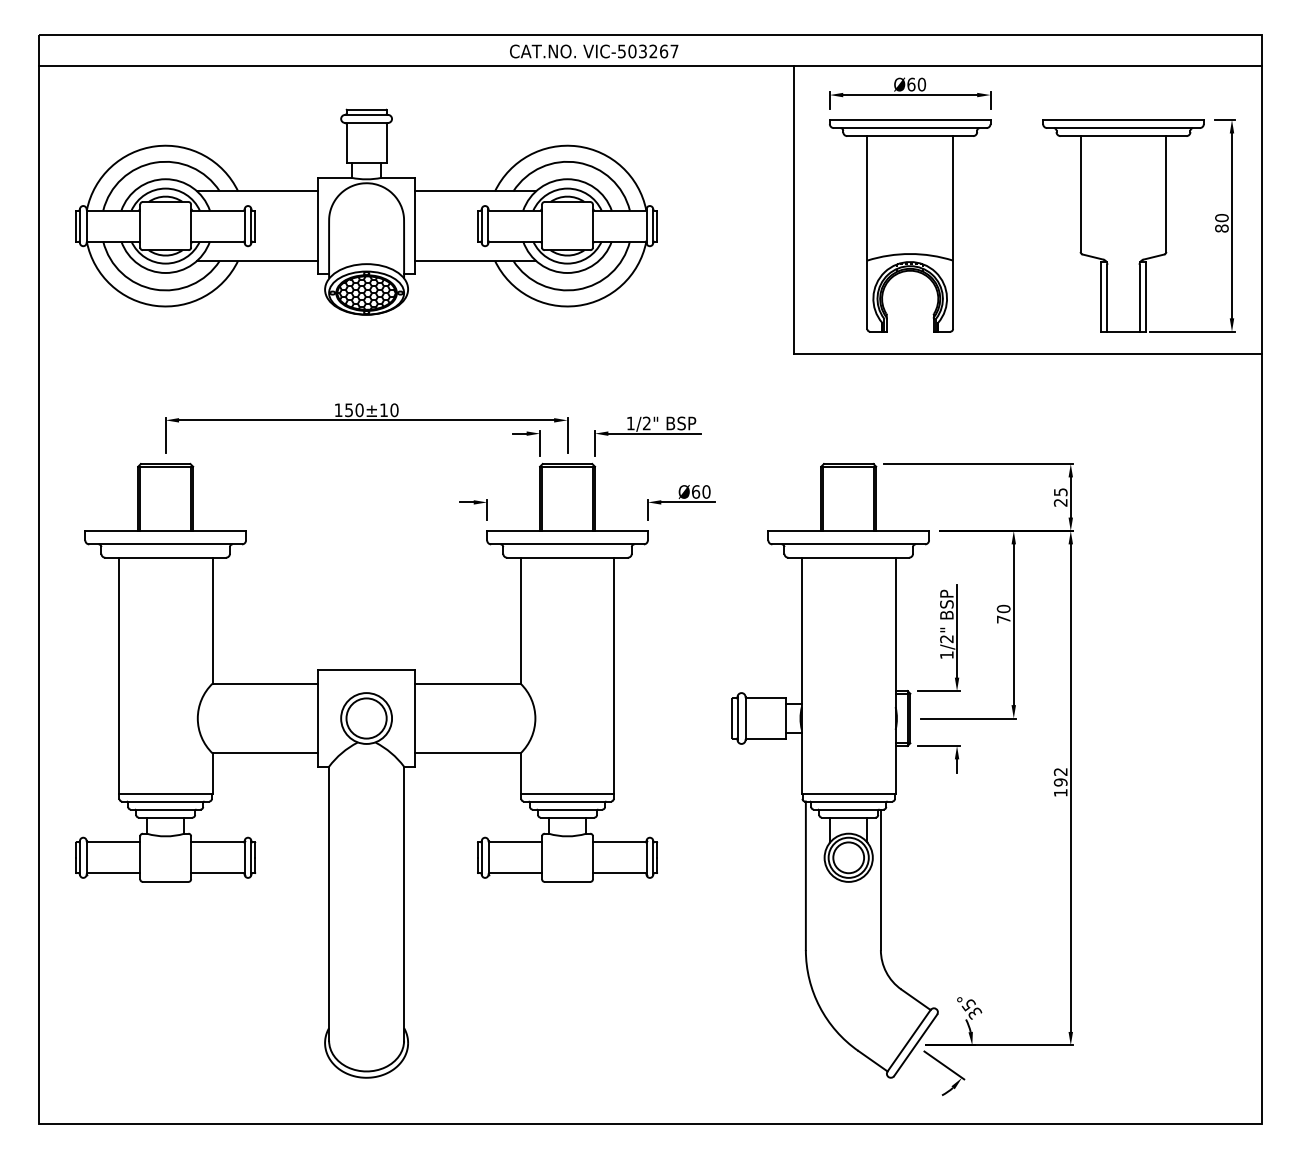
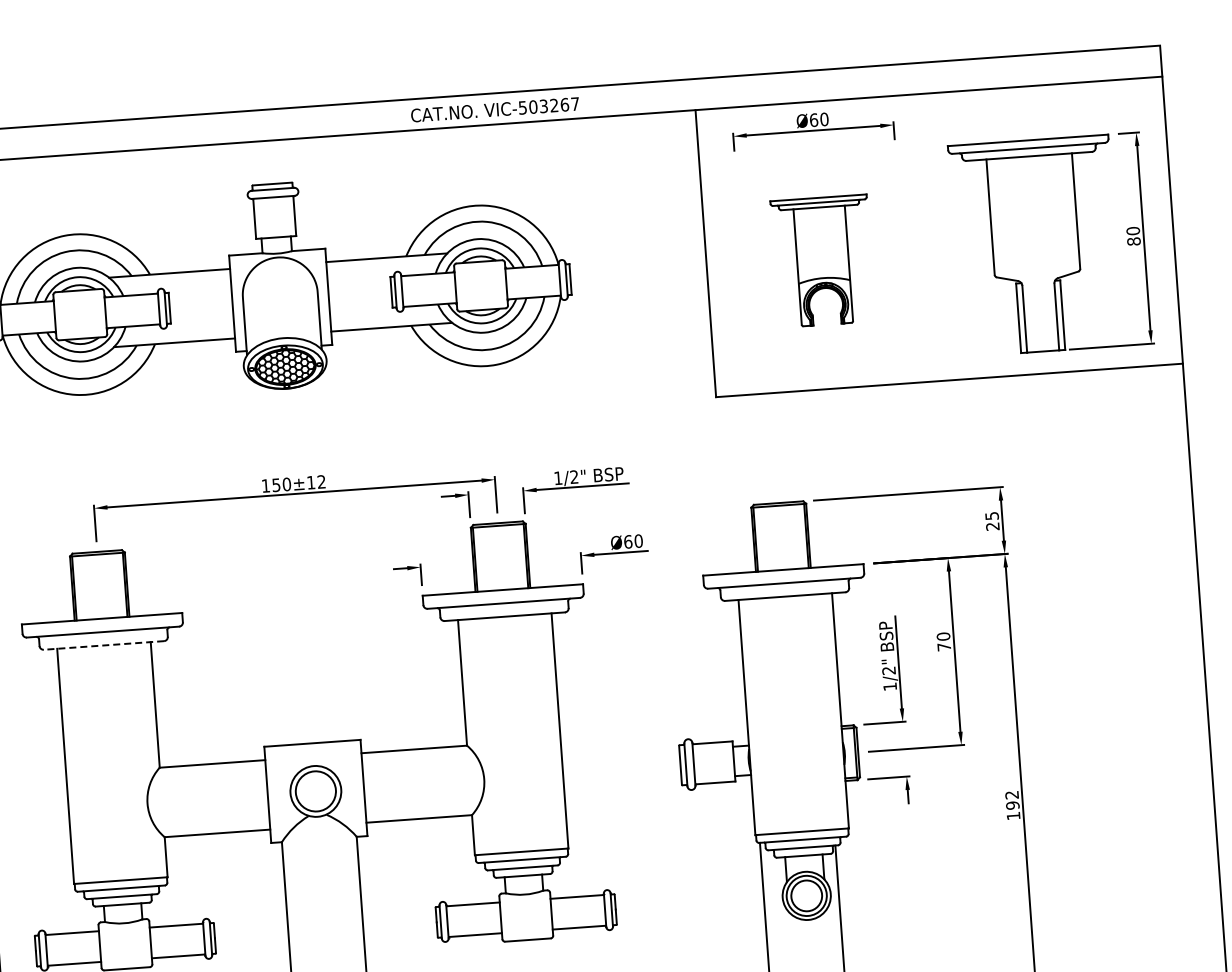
part: (910, 225) -> (823, 260), size x0.6
text: (394, 410) -> (321, 482), 150±10 -> 150±12
line: (165, 557) -> (103, 645), solid -> dashed

